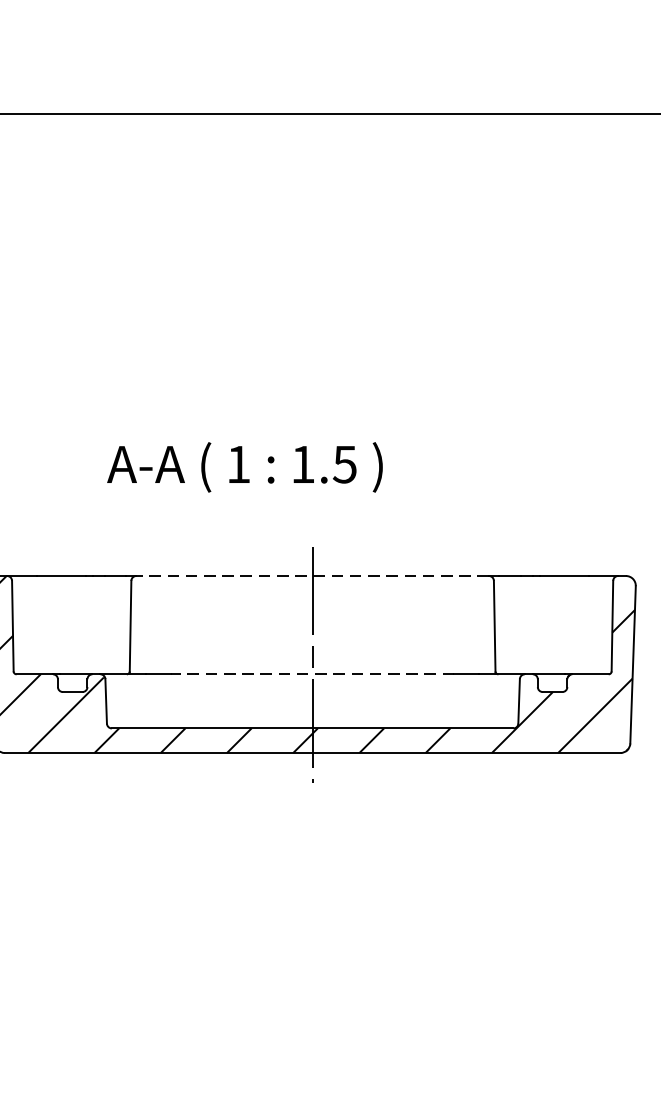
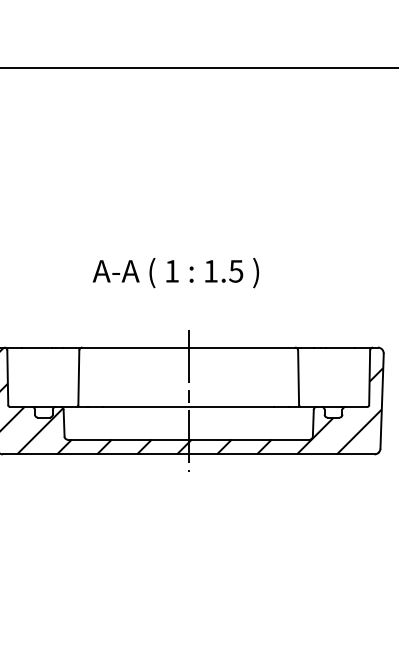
text: (244, 466) -> (175, 272), moved
line: (312, 575) -> (188, 347), dashed -> solid
line: (312, 673) -> (188, 406), dashed -> solid

